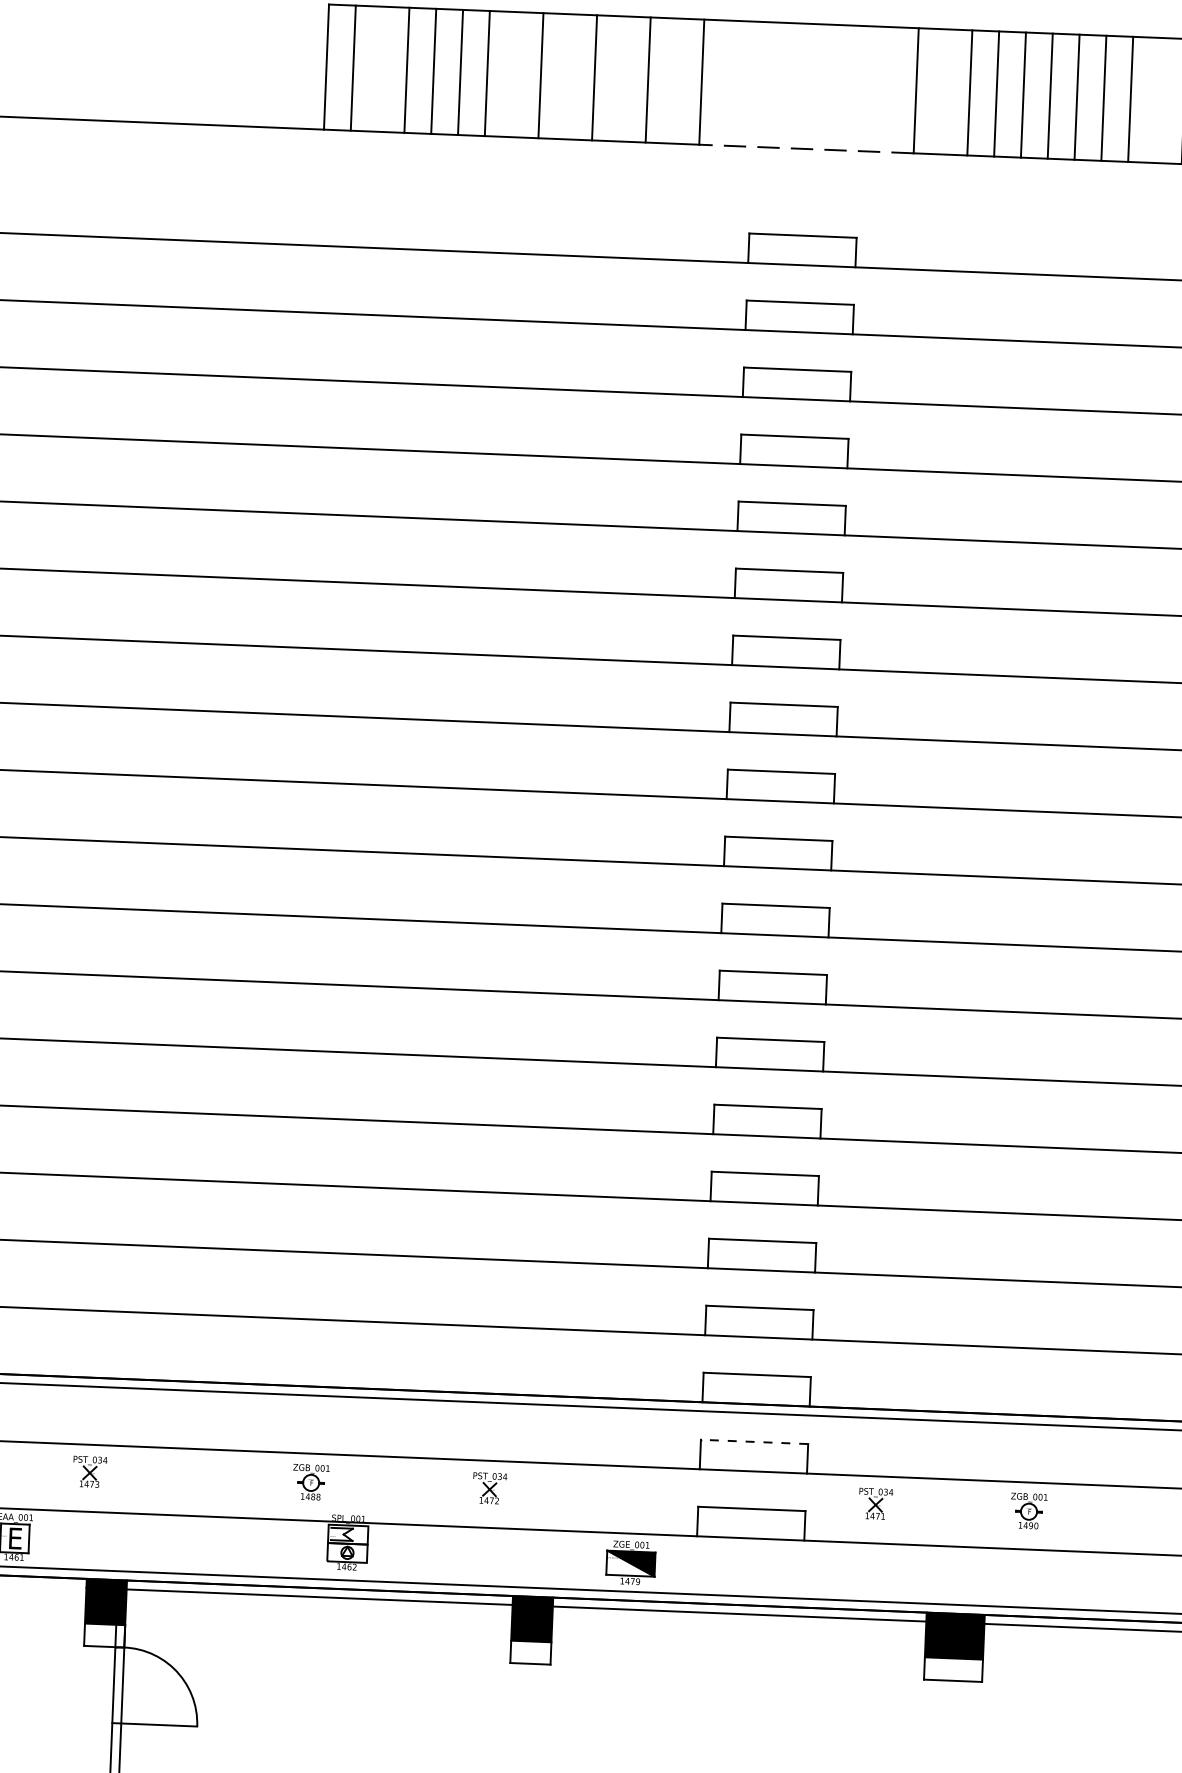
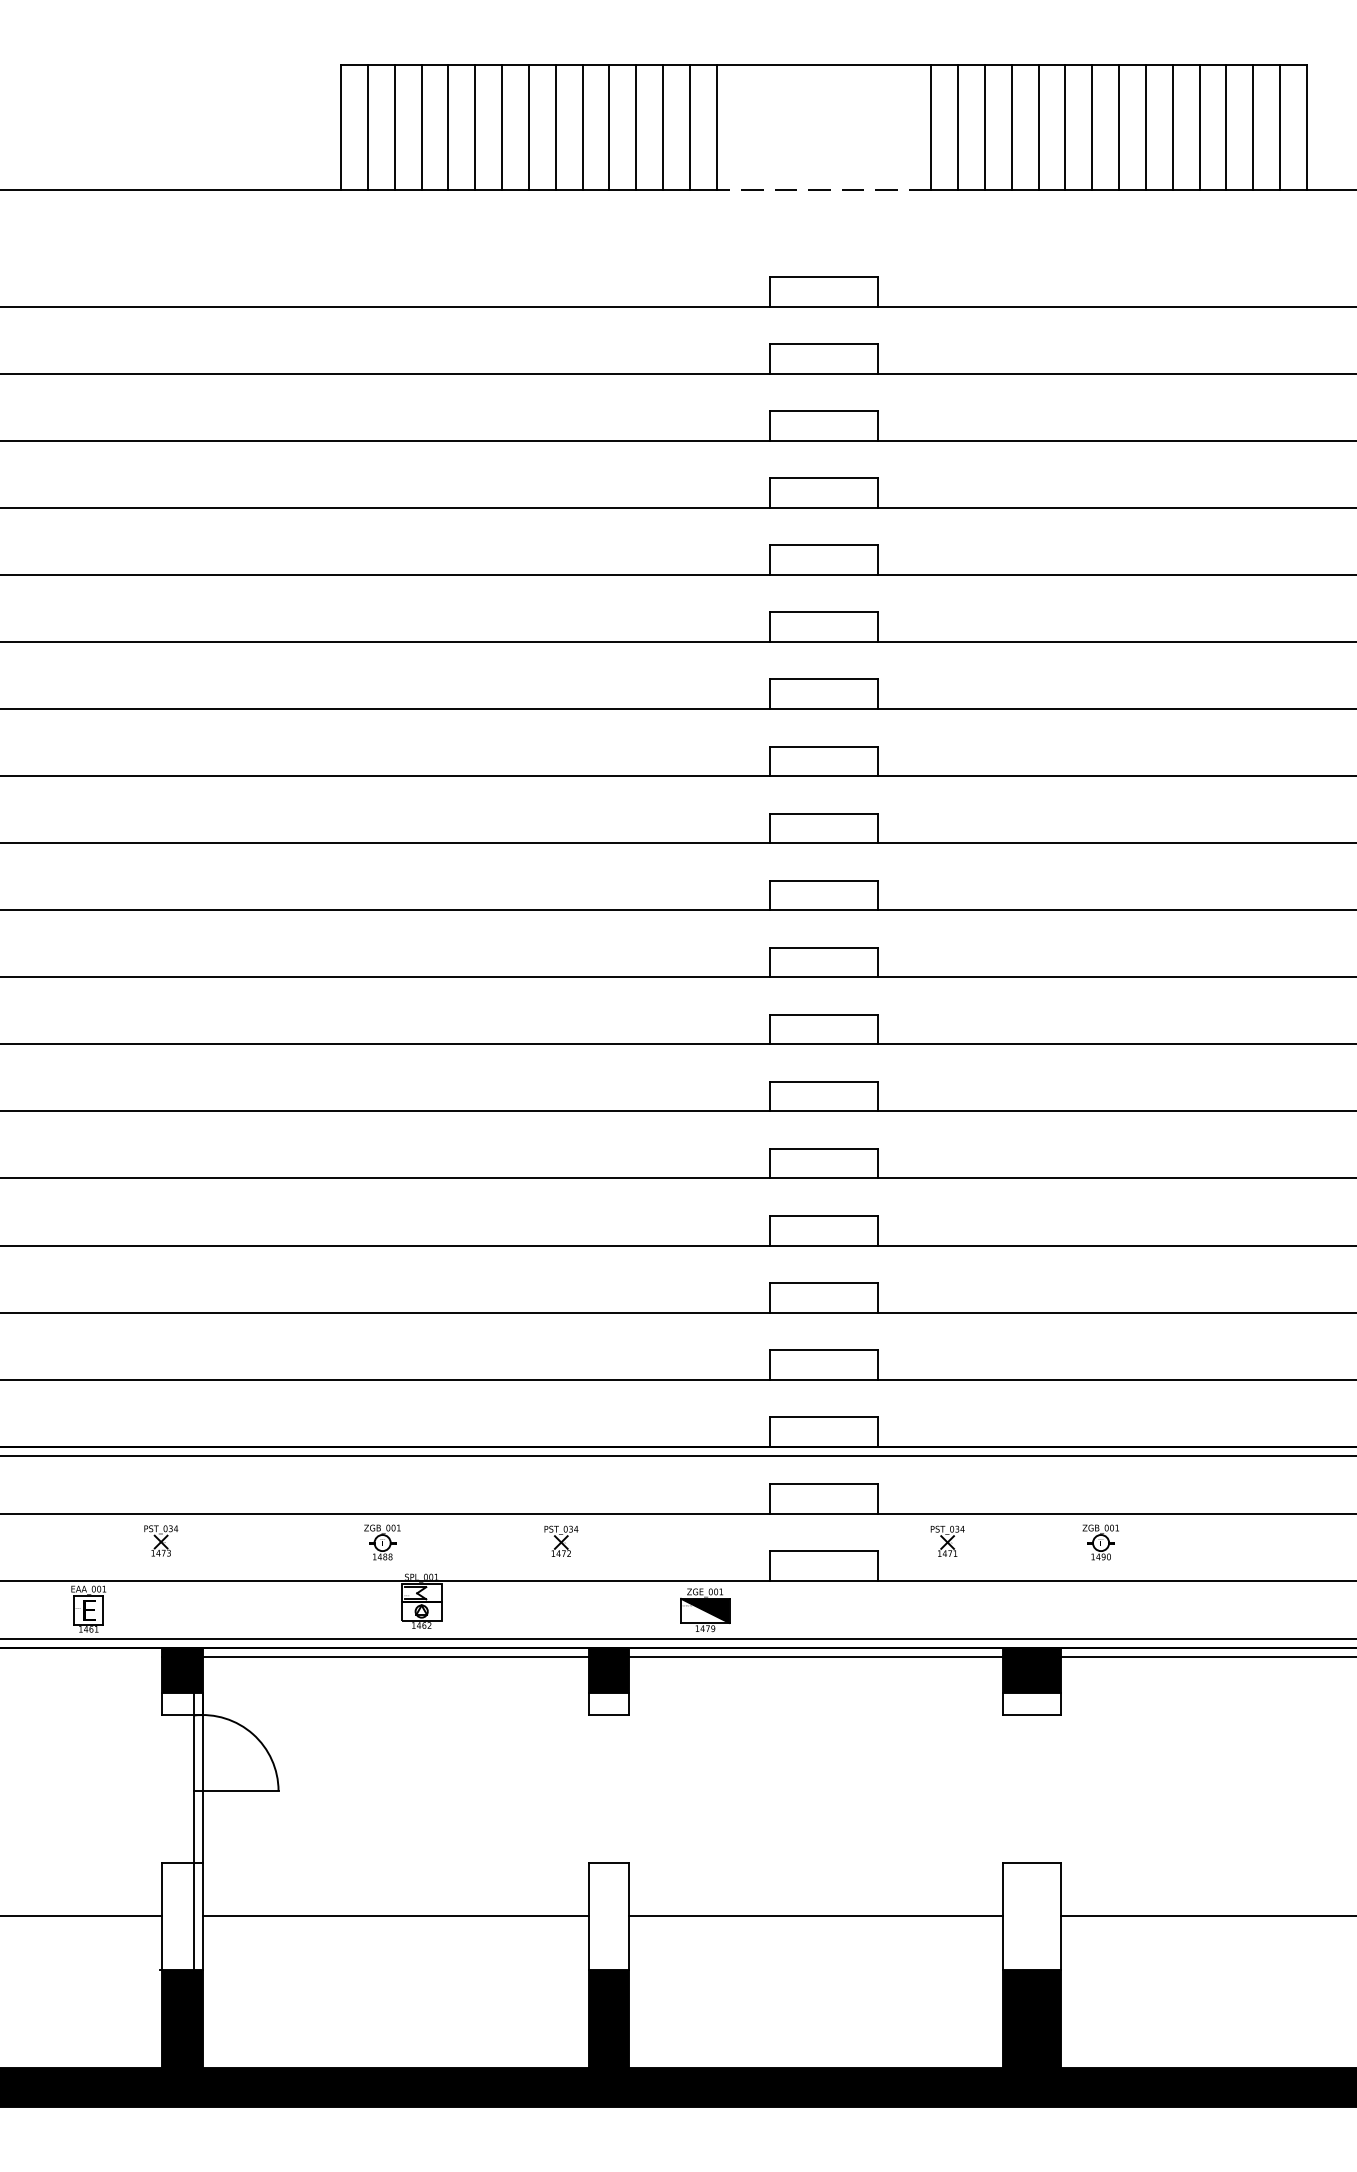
line: (379, 68) -> (394, 127), added
line: (513, 74) -> (528, 127), added
line: (567, 76) -> (582, 127), added
line: (621, 78) -> (636, 127), added
line: (674, 80) -> (689, 127), added
line: (943, 91) -> (958, 127), added
line: (1157, 100) -> (1172, 127), added
line: (755, 1442) -> (824, 1484), dashed -> solid

